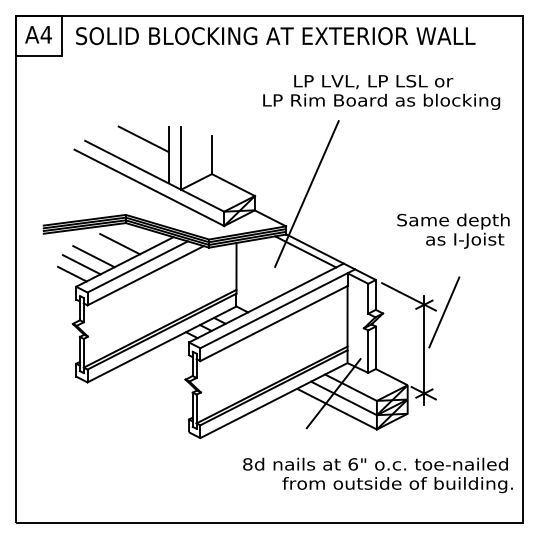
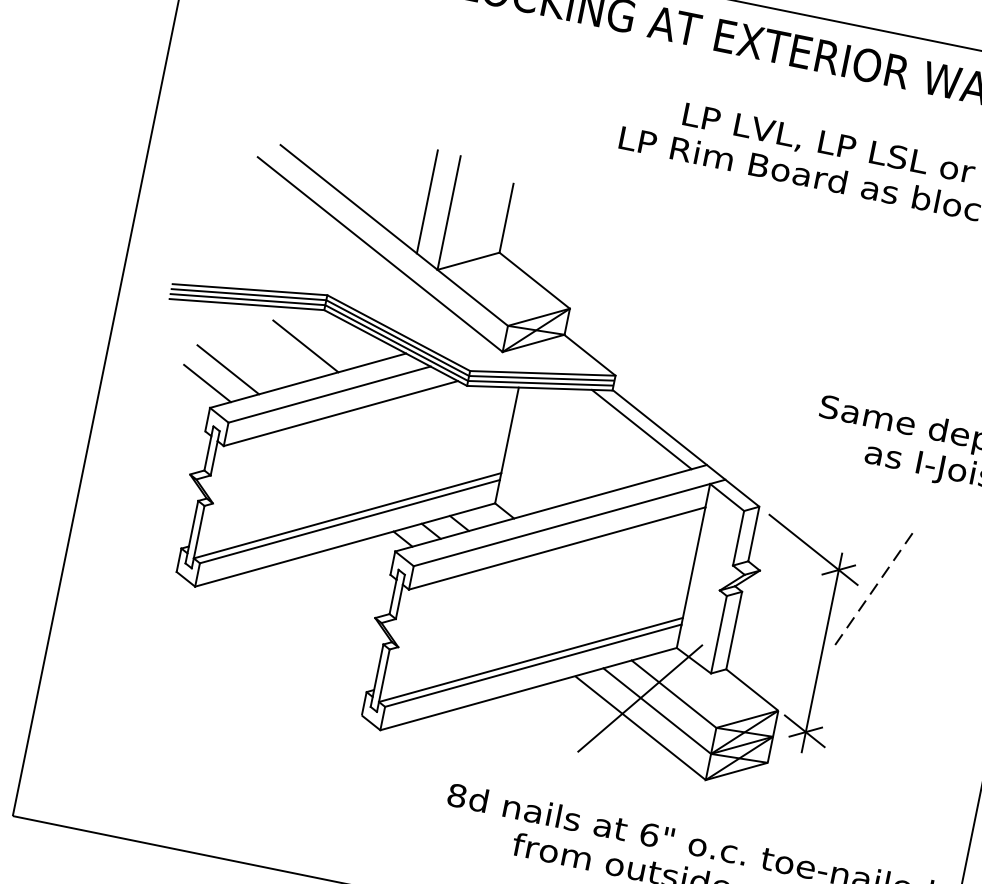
line: (143, 138) -> (387, 162), removed
line: (306, 193) -> (664, 323), removed
line: (93, 256) -> (252, 359), removed
line: (444, 312) -> (872, 591), solid -> dashed

